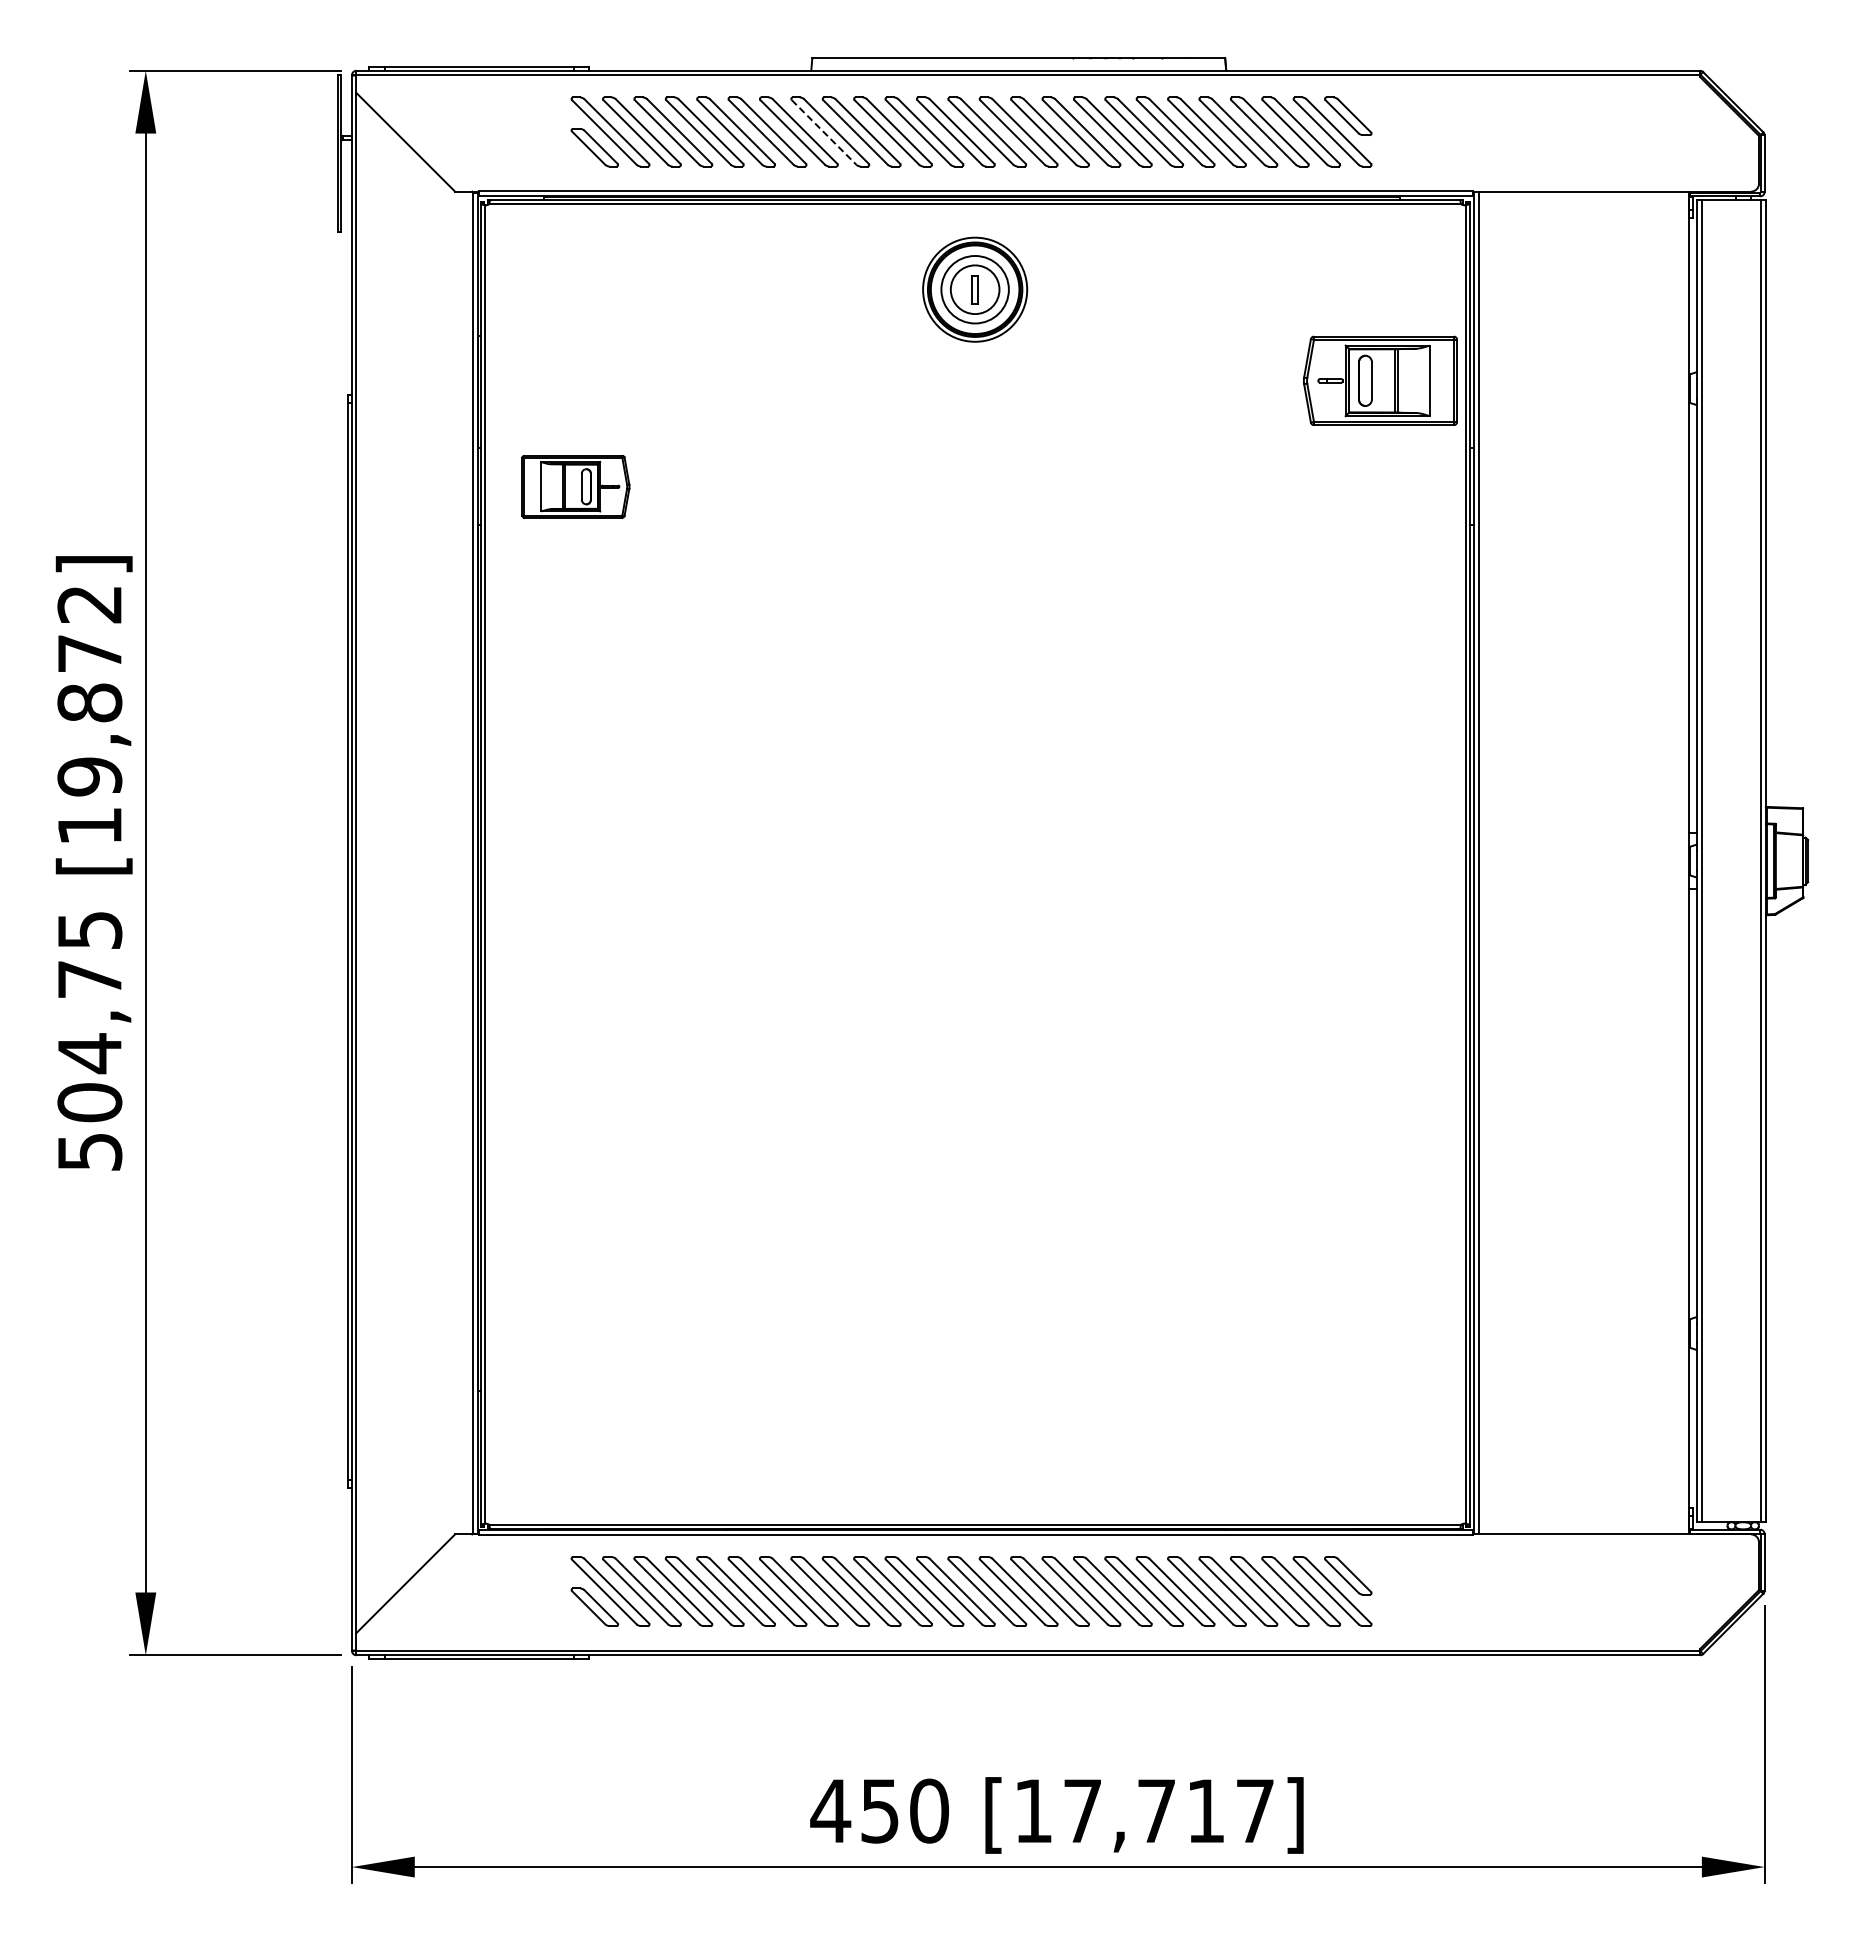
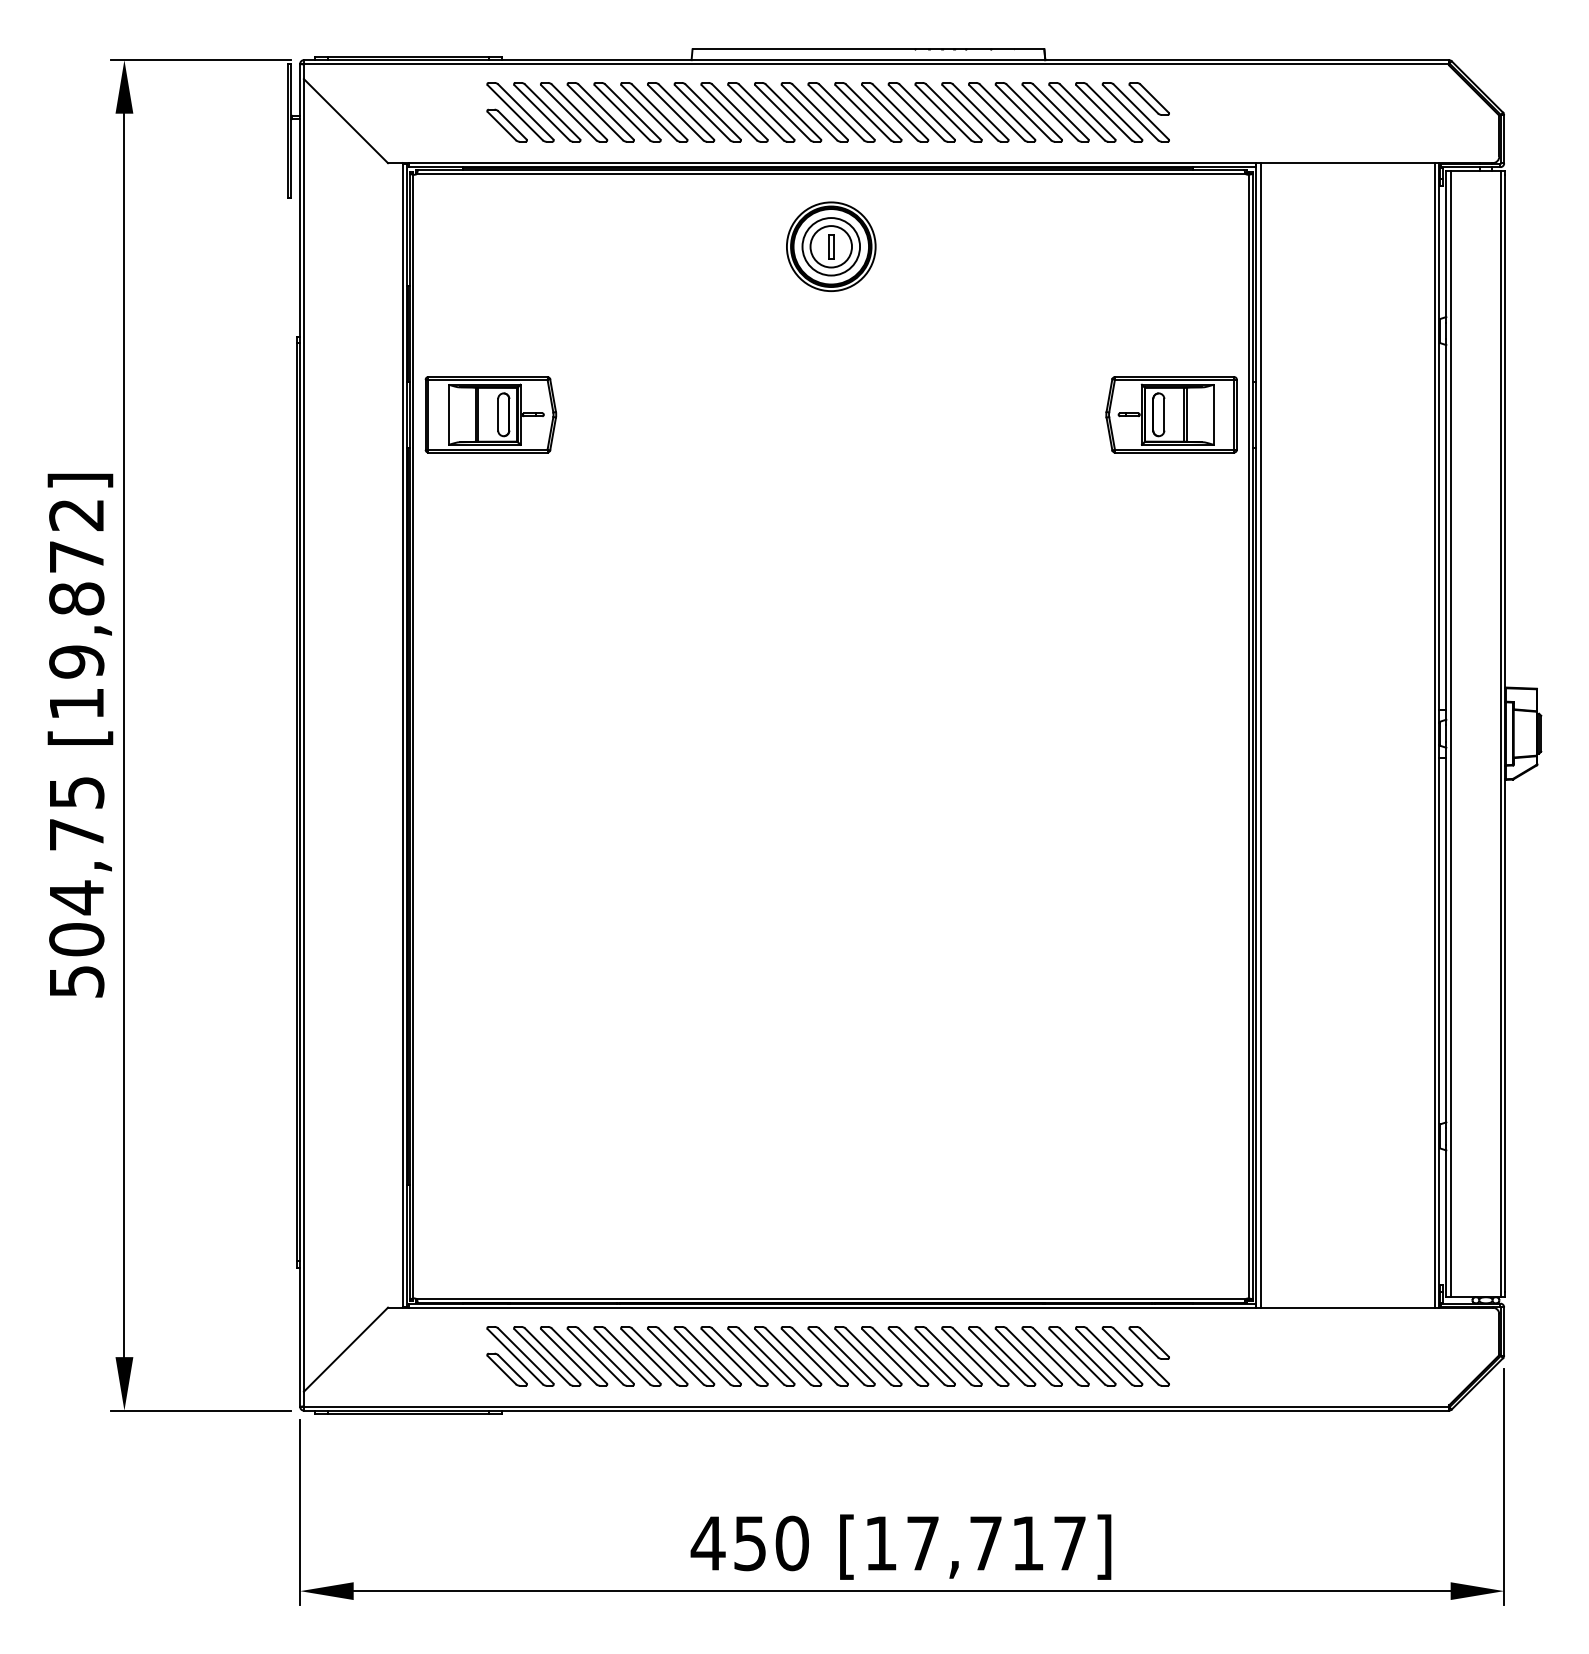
line: (824, 132) -> (702, 112), dashed -> solid
part: (1380, 380) -> (1171, 414), moved
part: (575, 486) -> (490, 414), size x1.43
line: (1683, 862) -> (1435, 734), added

